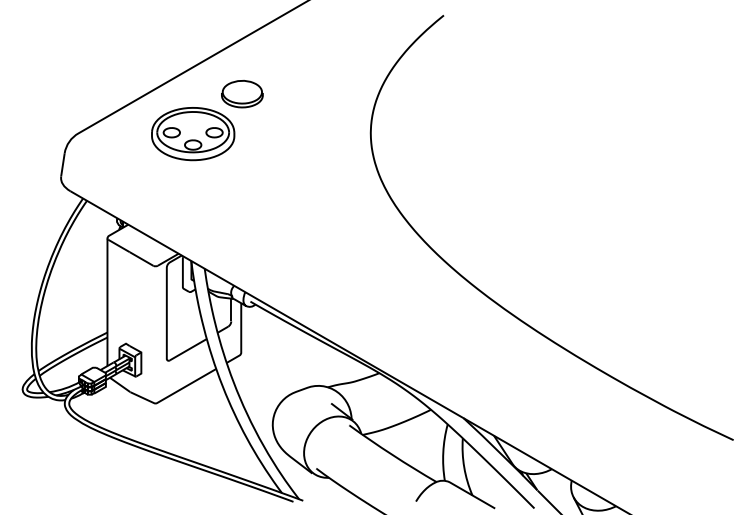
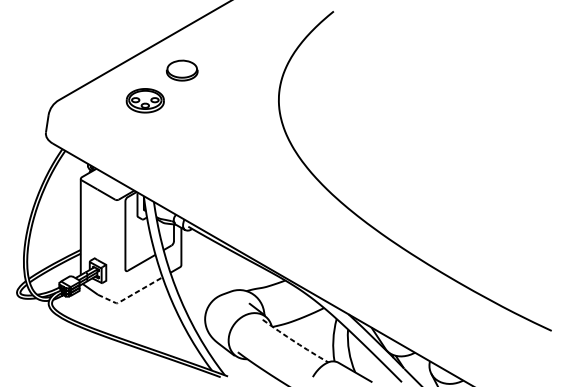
part: (193, 134) -> (145, 100), size x0.6
line: (171, 394) -> (128, 296), solid -> dashed
line: (392, 454) -> (295, 341), solid -> dashed

